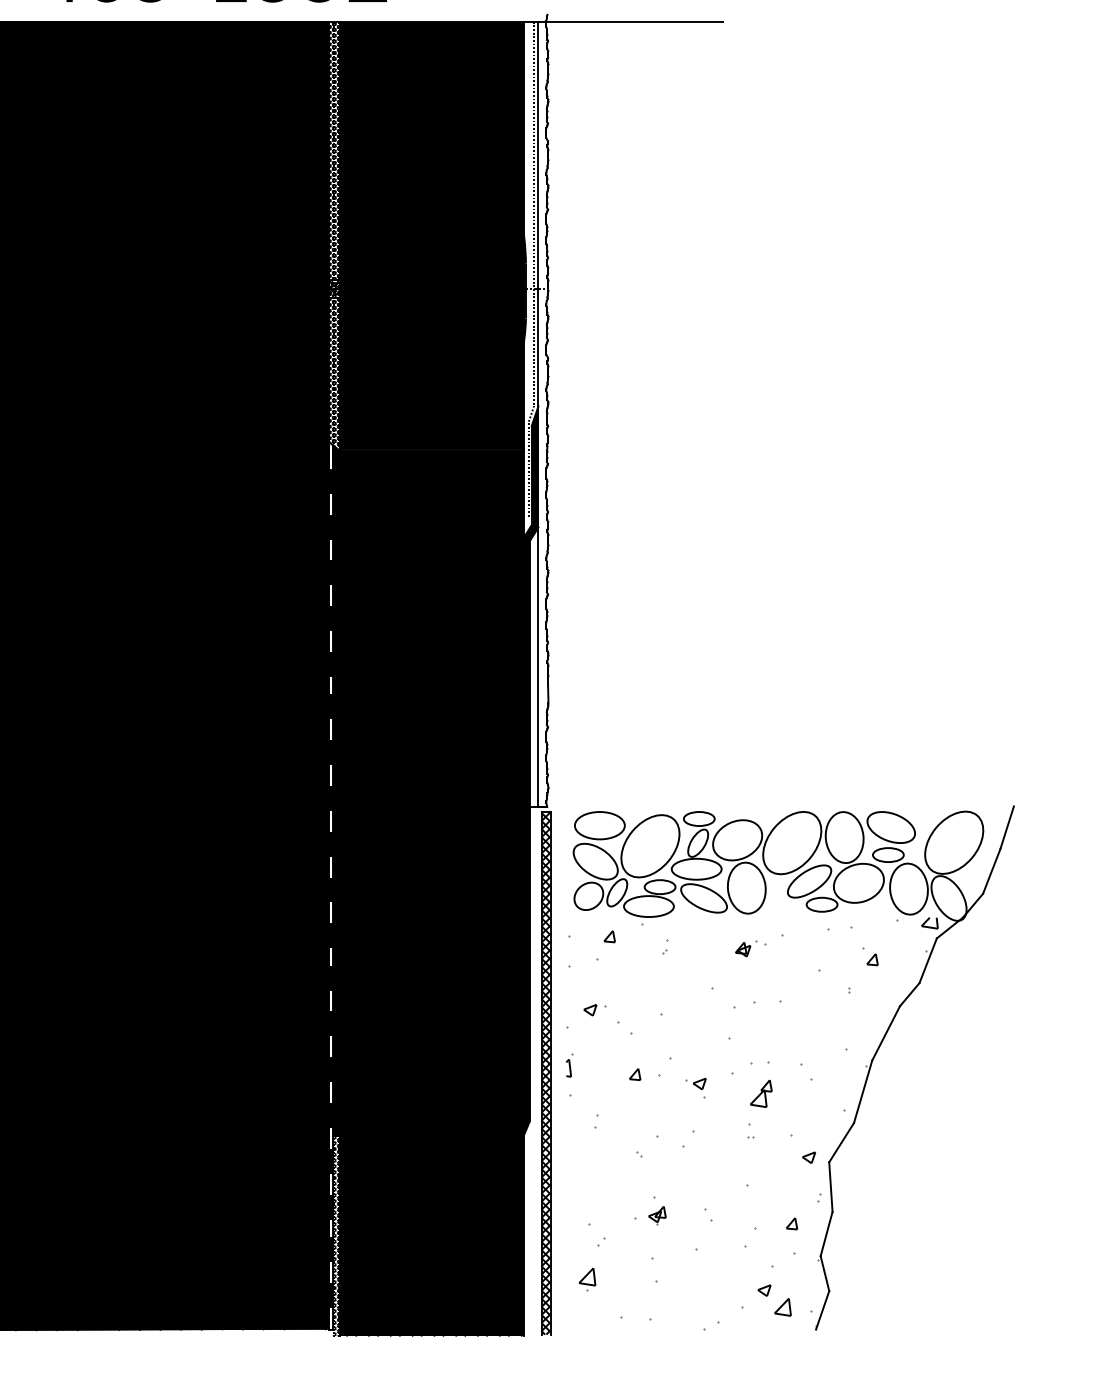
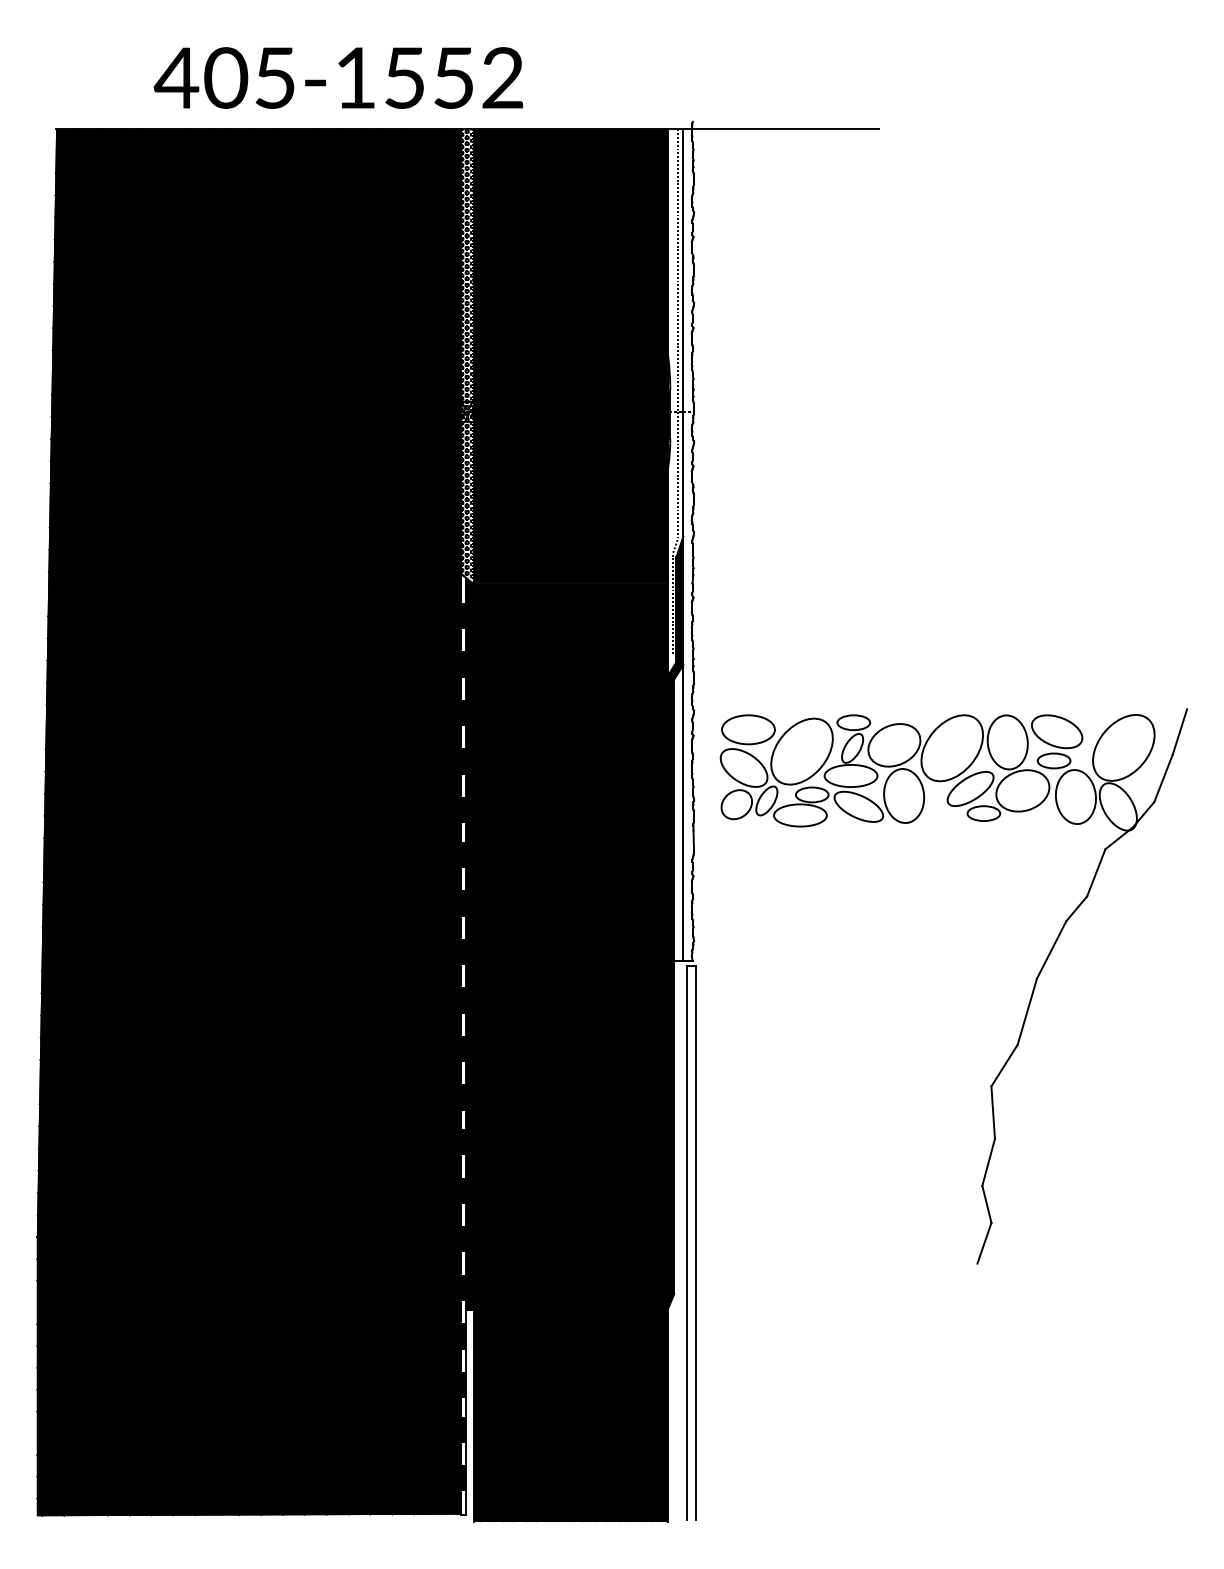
part: (800, 1065) -> (960, 983), moved
hatch: (546, 1072) -> (691, 1242), removed
hatch: (336, 1236) -> (469, 1415), removed

